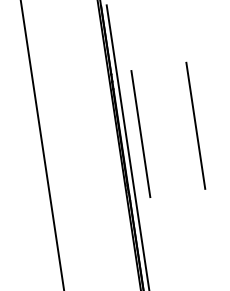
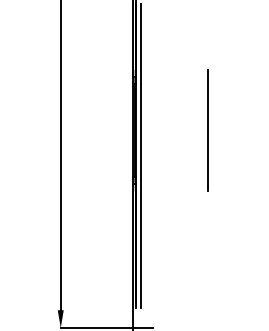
line: (140, 134) -> (154, 130), removed

